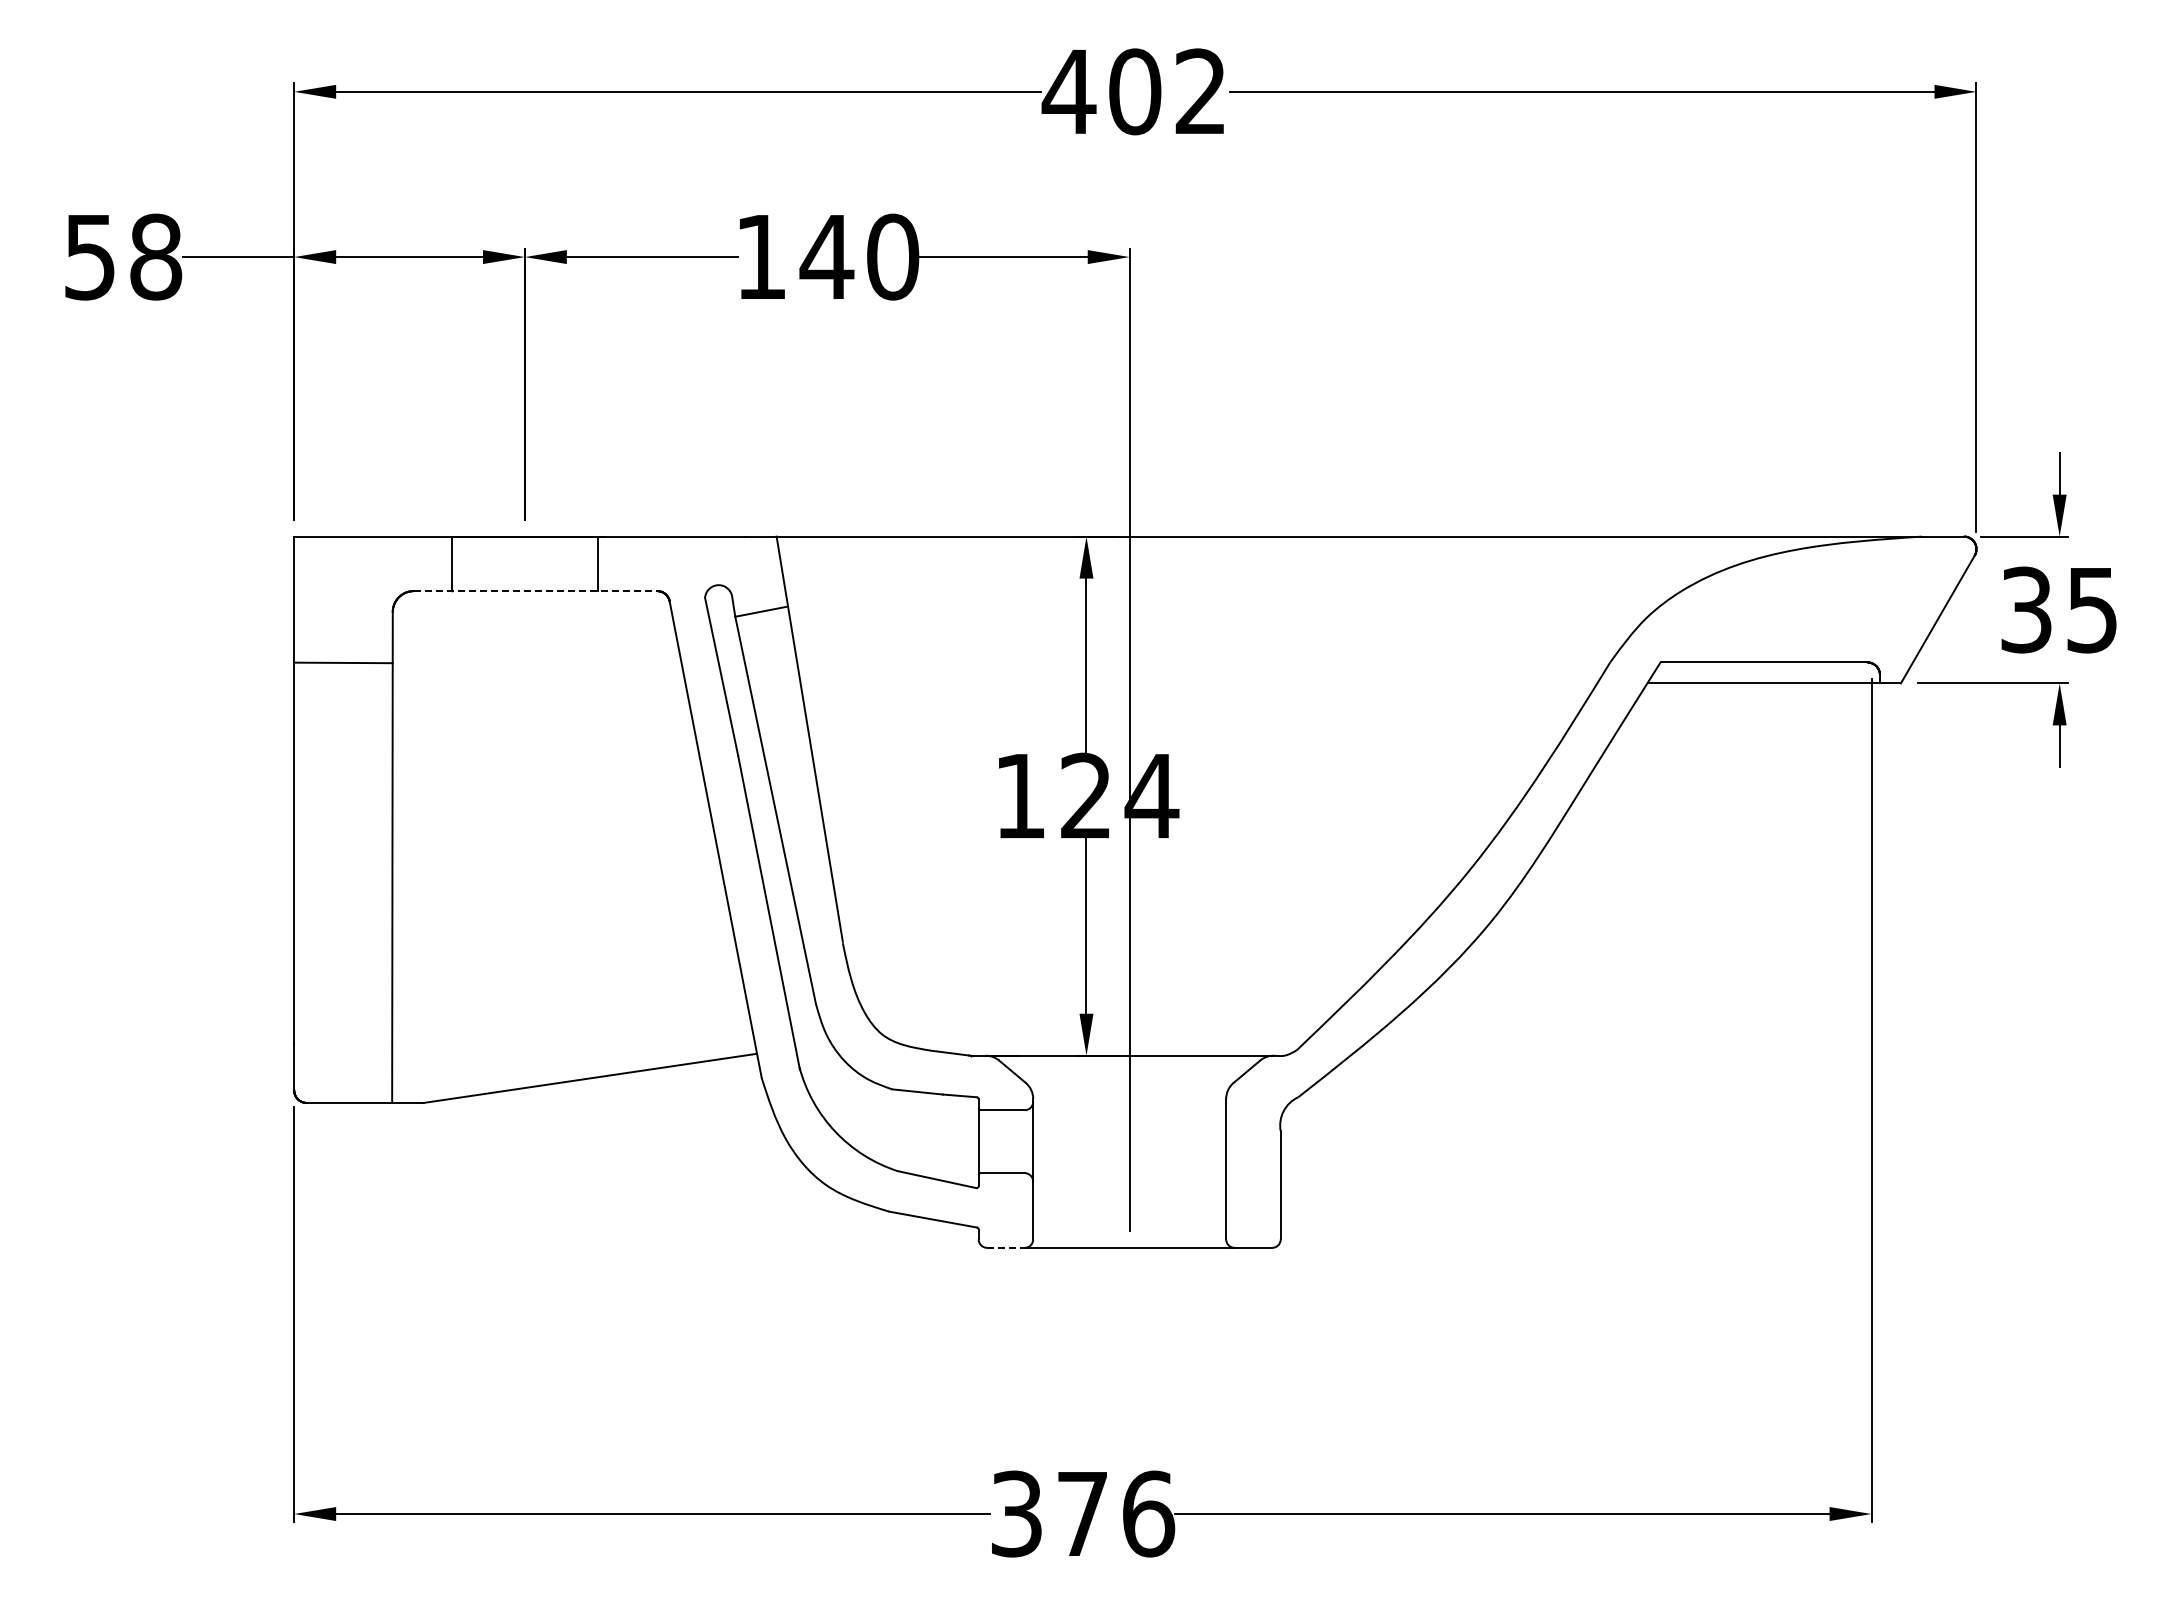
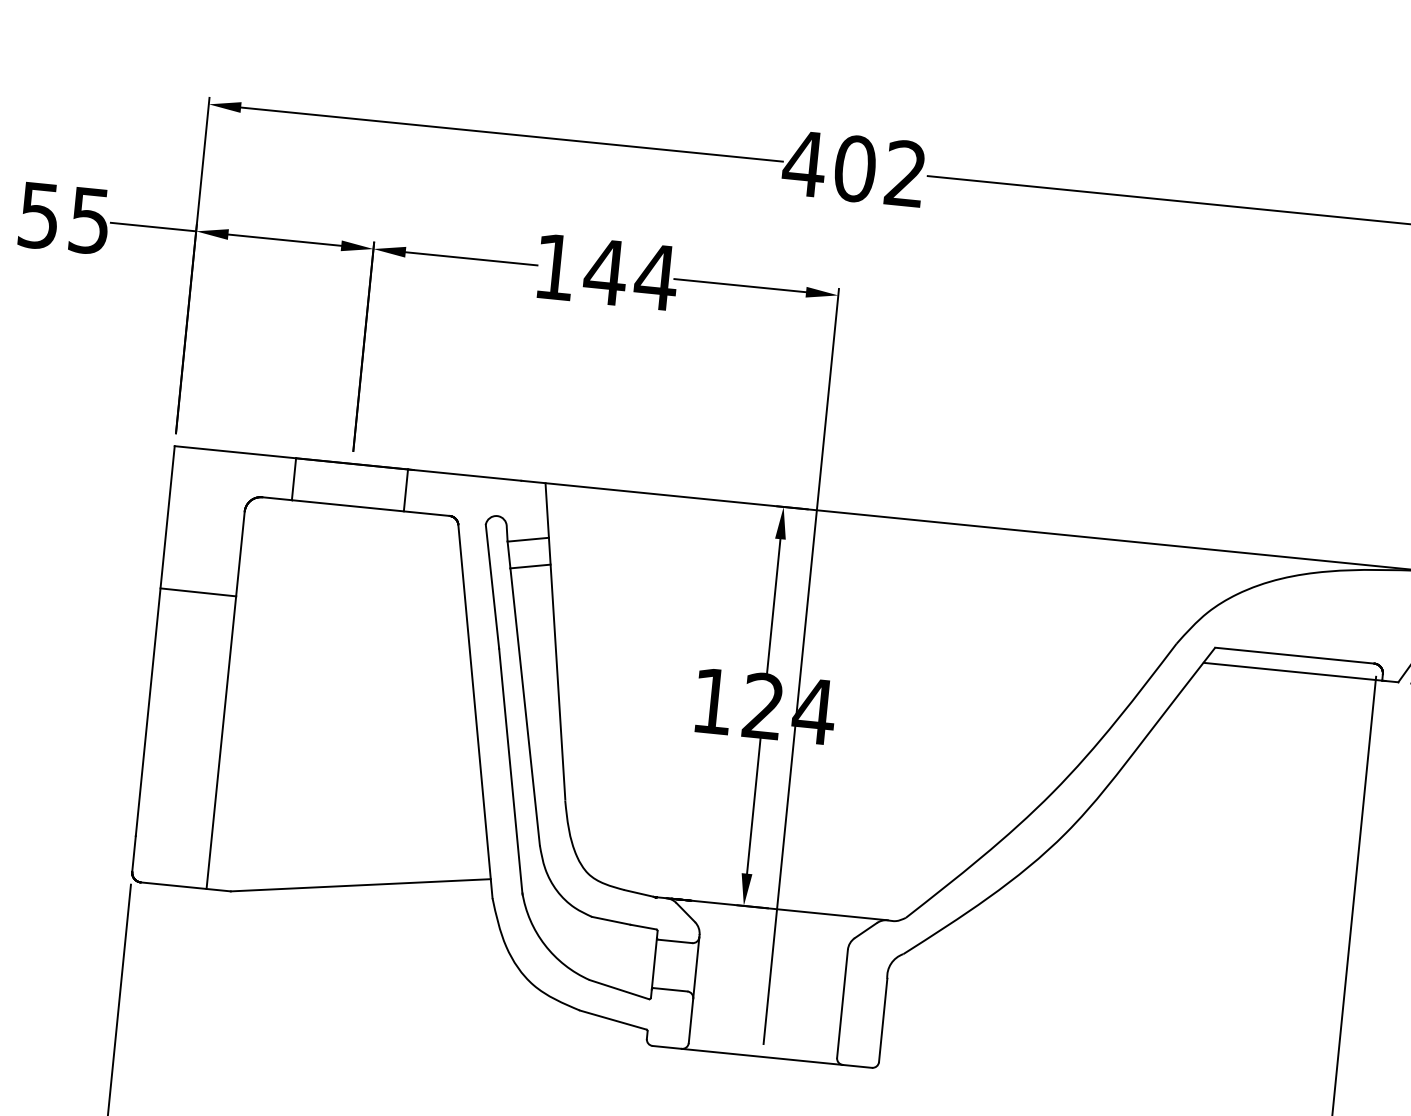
text: (156, 256) -> (90, 220), 58 -> 55
text: (892, 256) -> (656, 276), 140 -> 144
line: (535, 591) -> (355, 506), dashed -> solid
line: (767, 645) -> (530, 566), added
line: (343, 662) -> (198, 592), moved
line: (1005, 1247) -> (666, 1047), dashed -> solid

